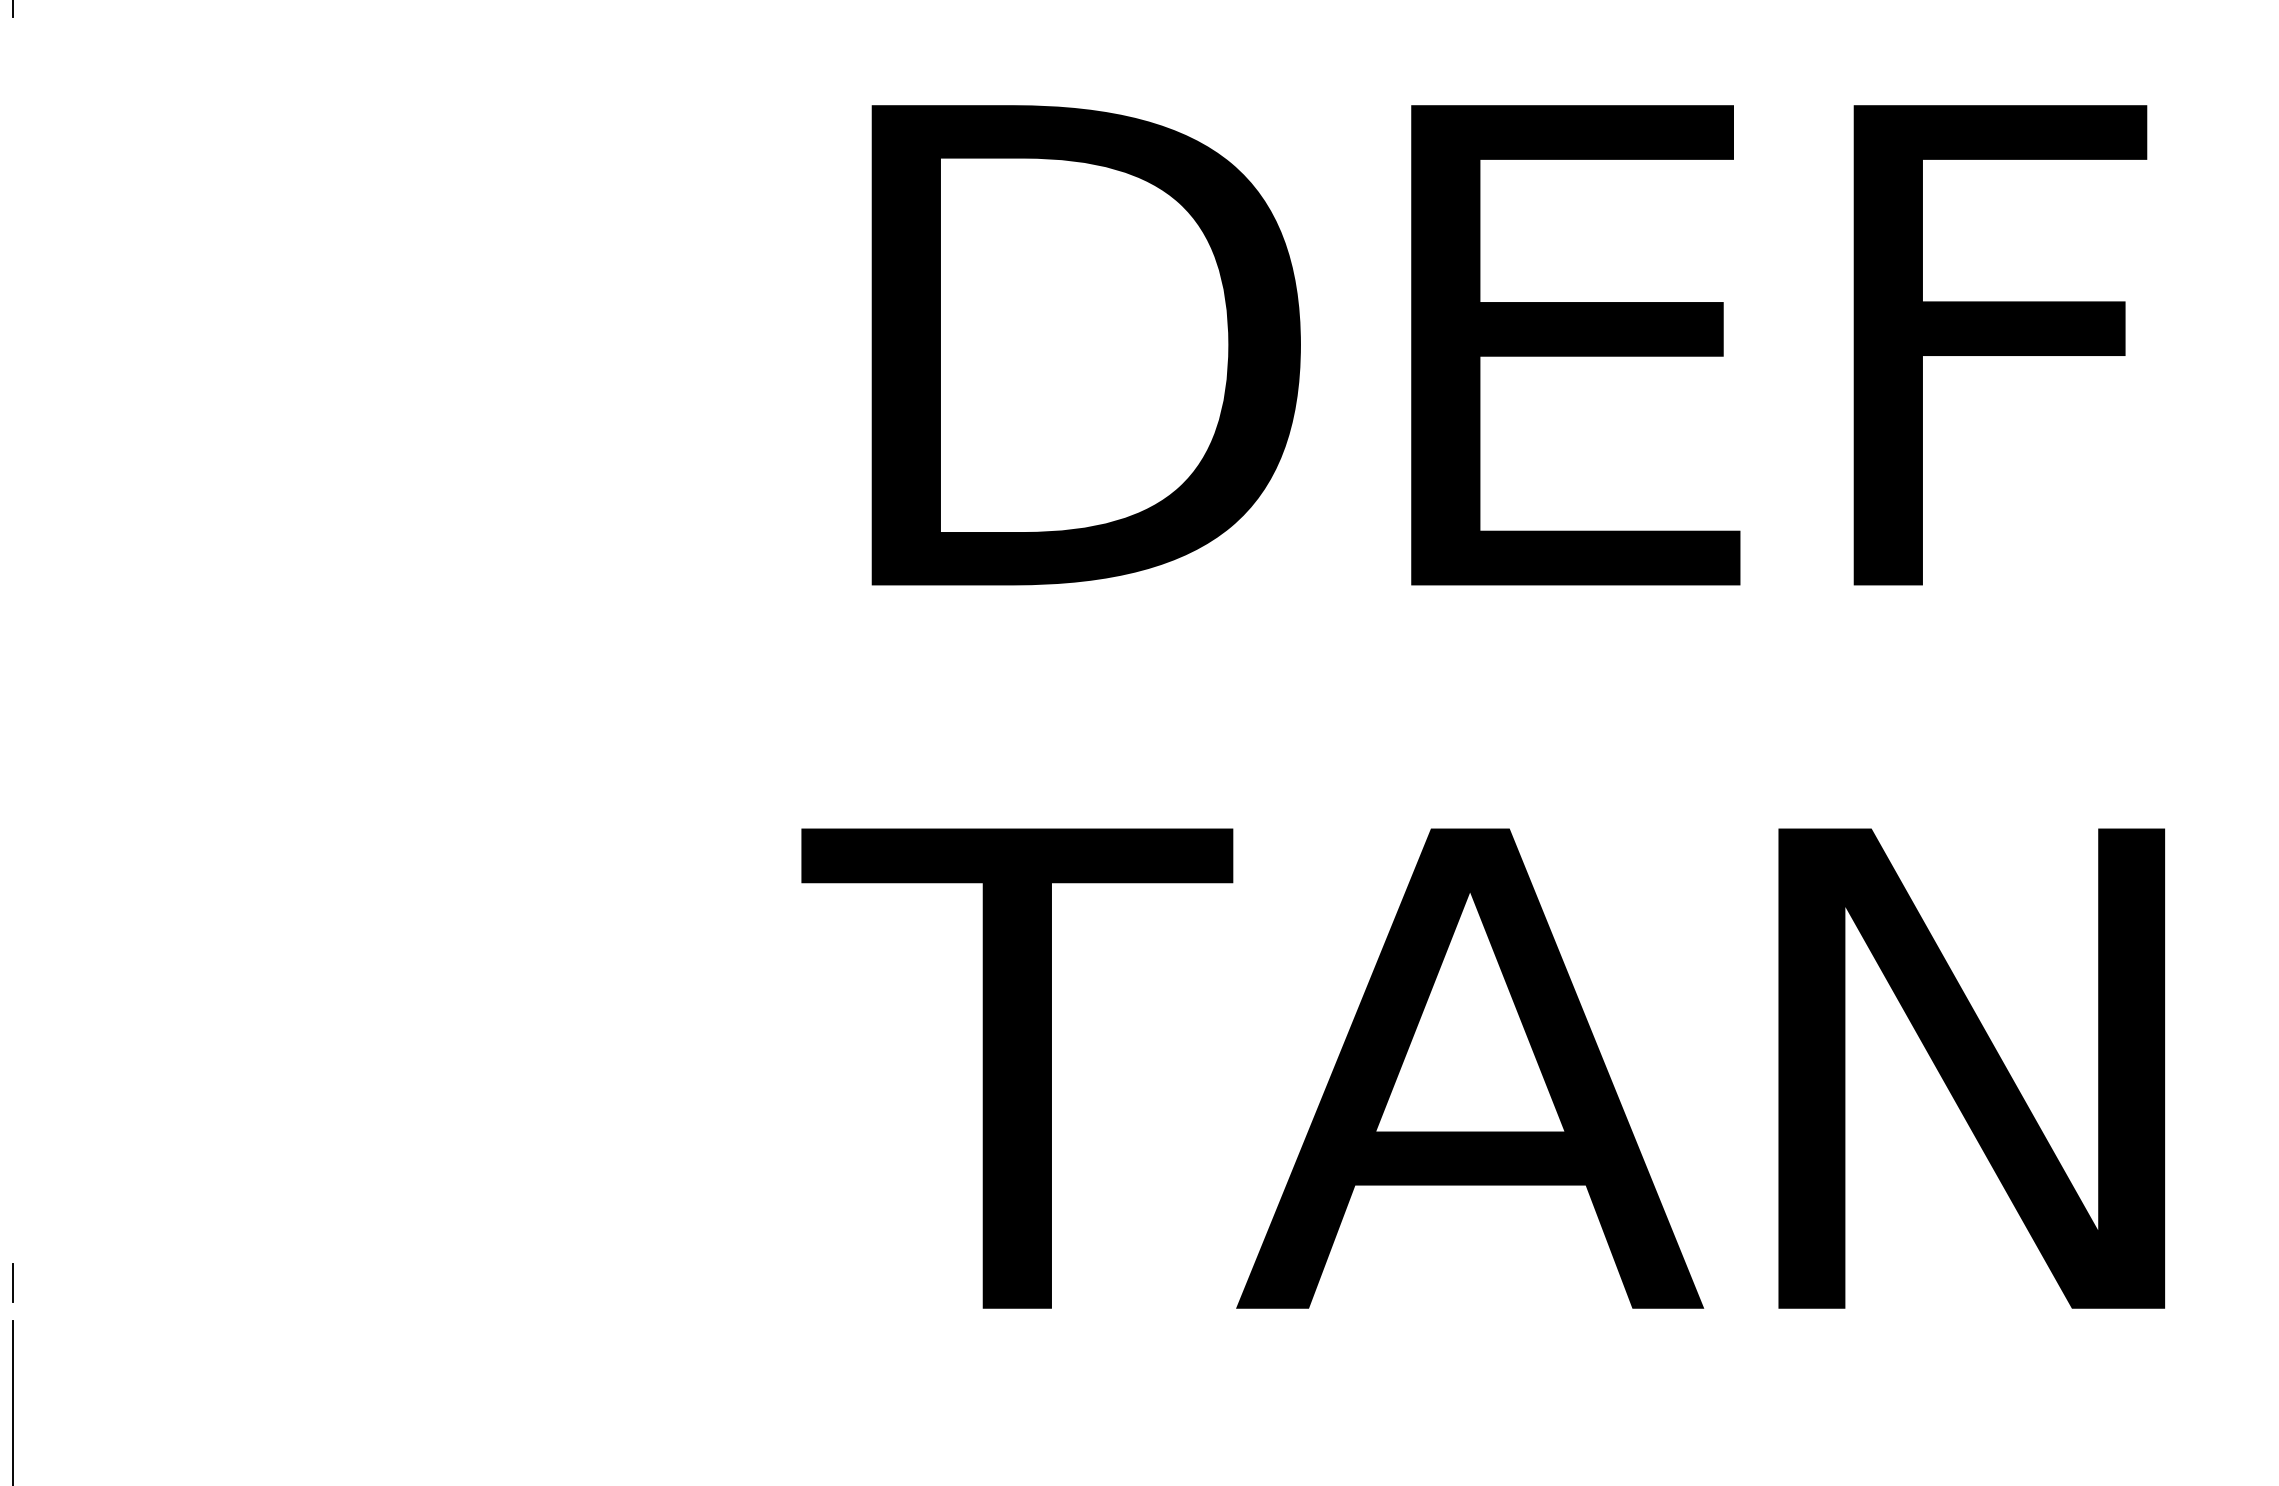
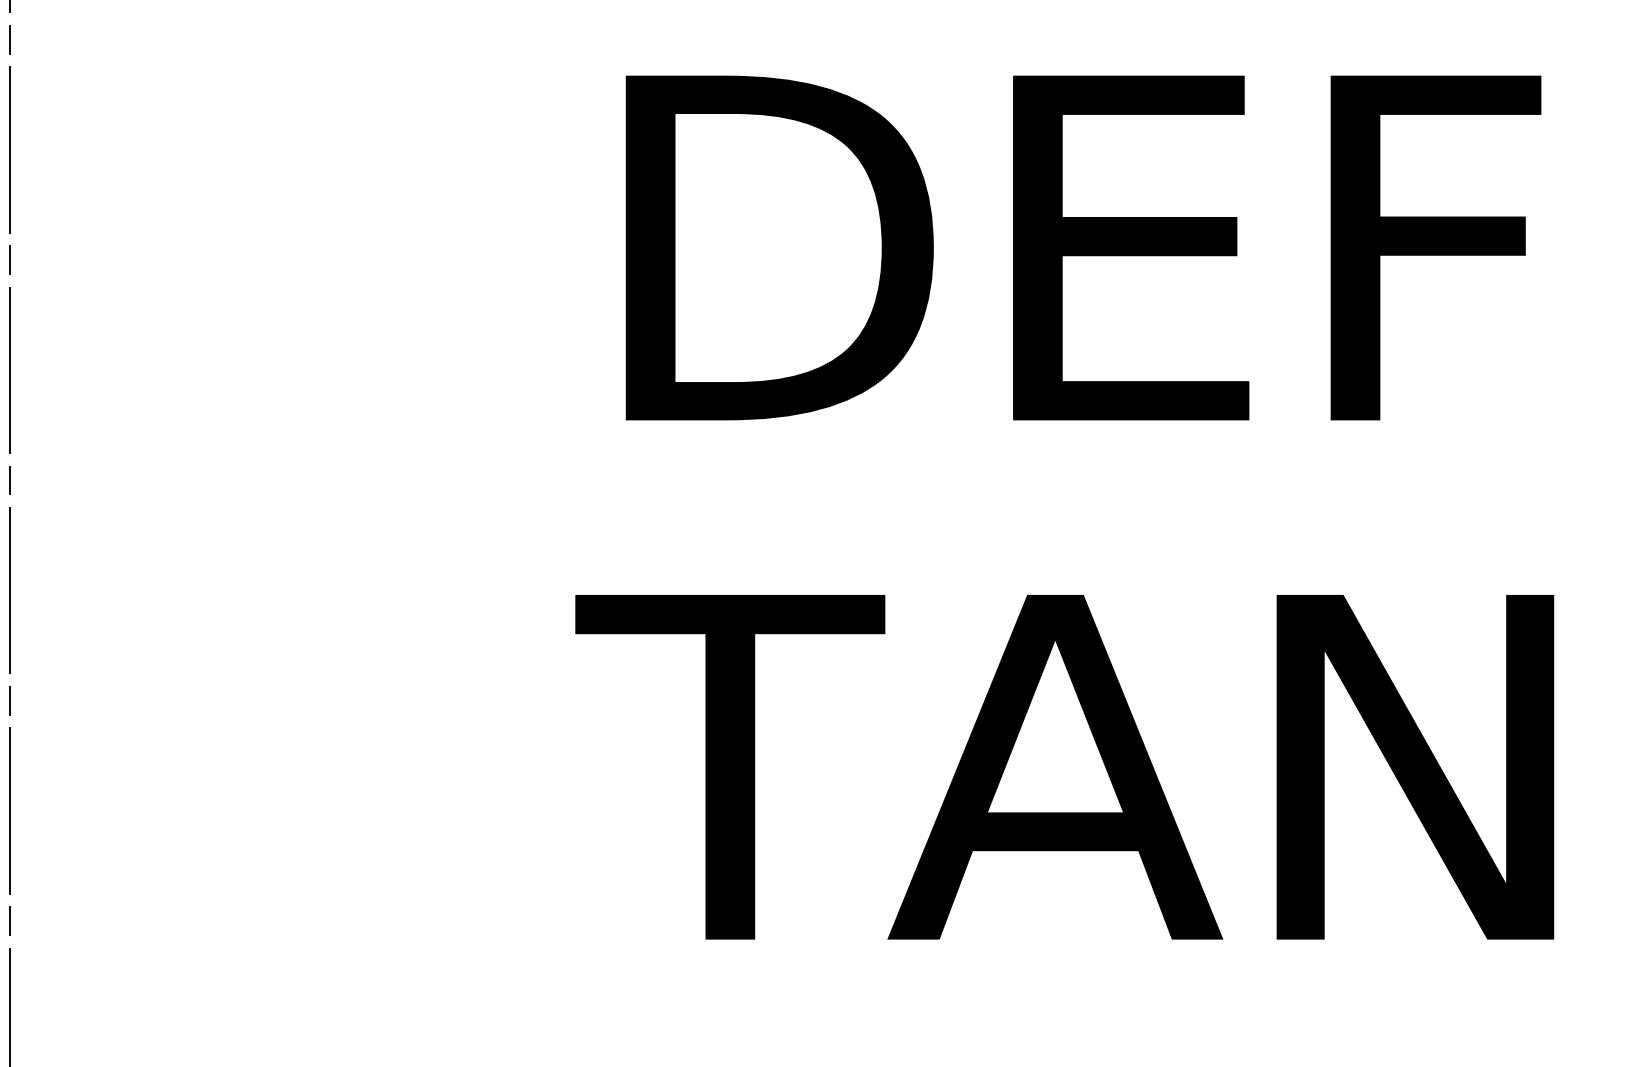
line: (13, 55) -> (9, 40), added
line: (13, 208) -> (9, 149), added
line: (13, 362) -> (9, 260), added
line: (13, 515) -> (9, 370), added
line: (13, 669) -> (9, 480), added
line: (13, 822) -> (9, 590), added
line: (13, 975) -> (9, 700), added
line: (12, 1129) -> (9, 810), added

